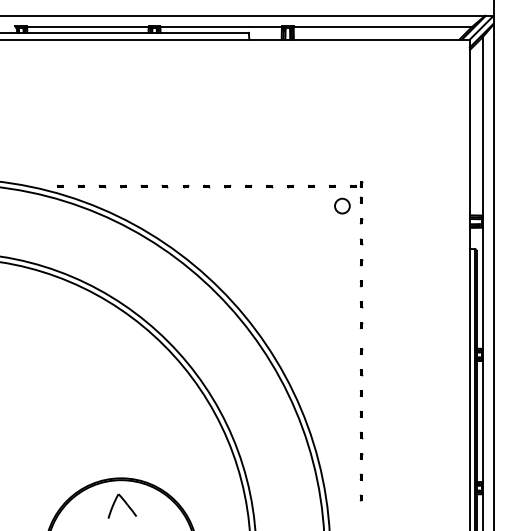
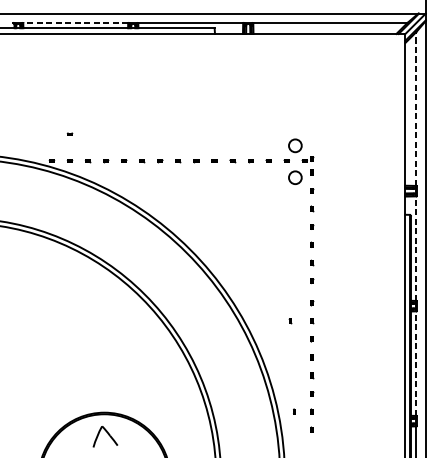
line: (87, 26) -> (75, 22), solid -> dashed
line: (482, 125) -> (416, 108), solid -> dashed
part: (80, 154) -> (69, 133), added
circle: (342, 168) -> (295, 145), added
line: (482, 288) -> (416, 248), solid -> dashed
part: (336, 372) -> (290, 321), added
line: (482, 421) -> (416, 363), solid -> dashed
part: (340, 476) -> (293, 411), added

